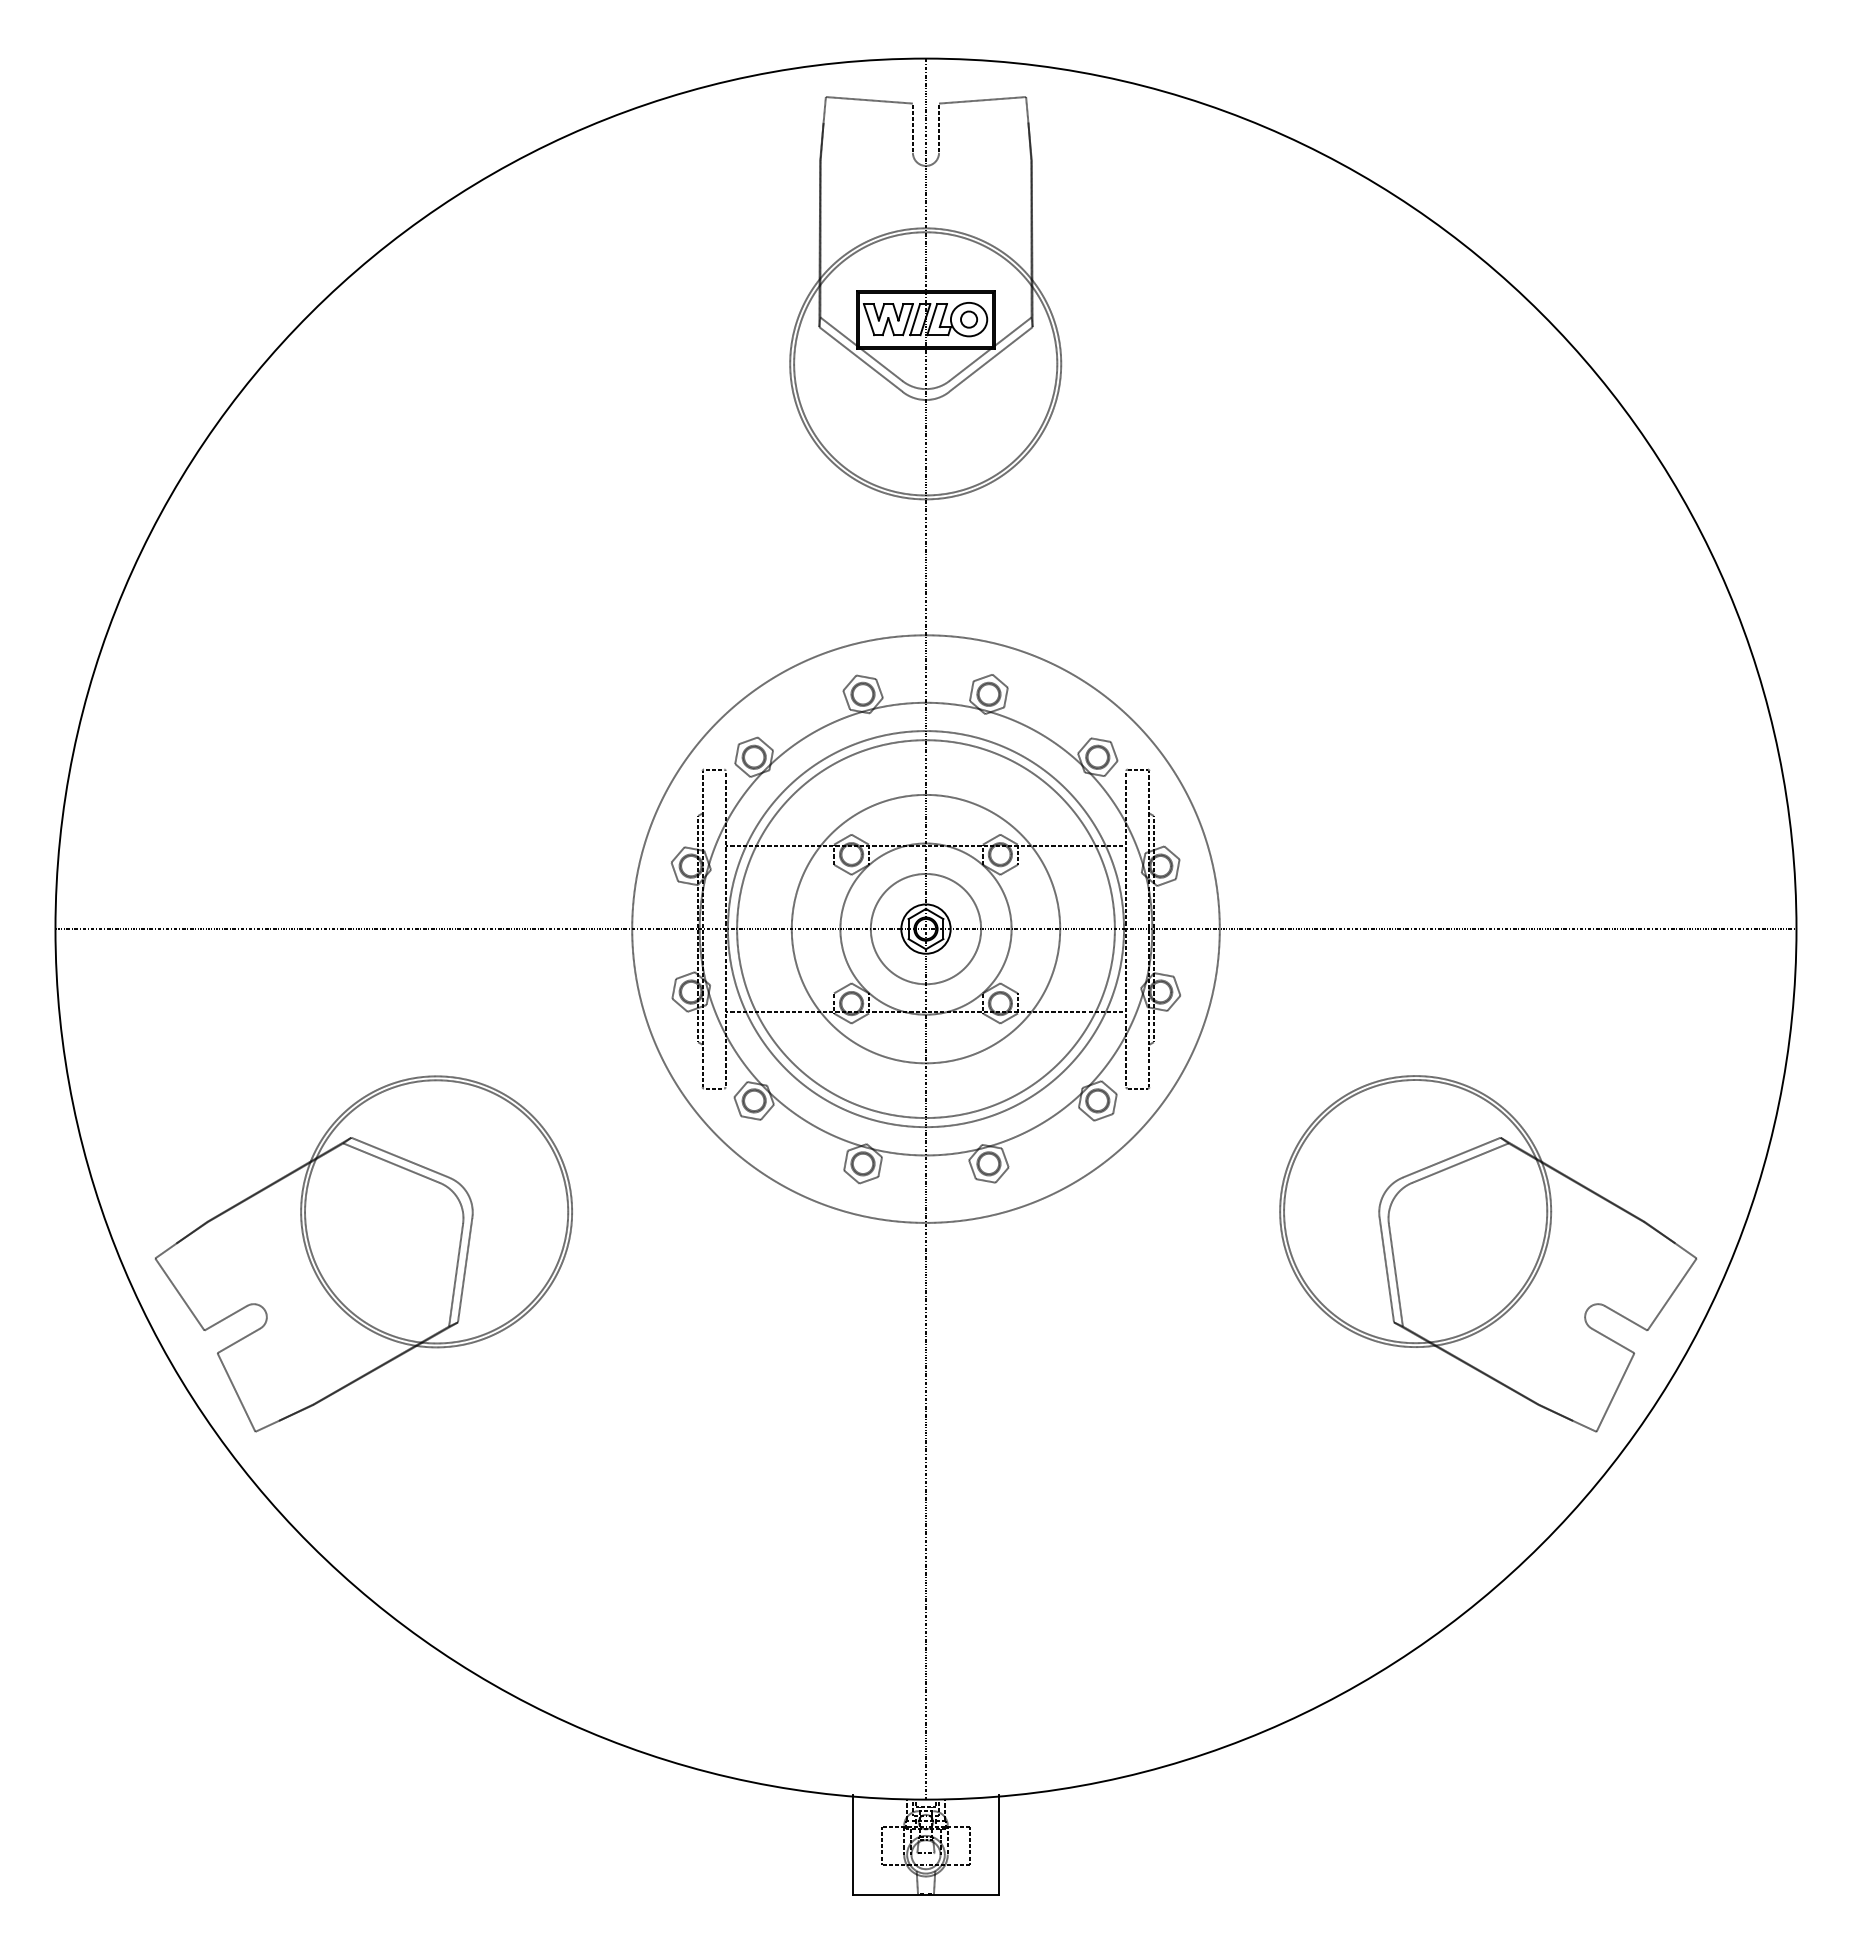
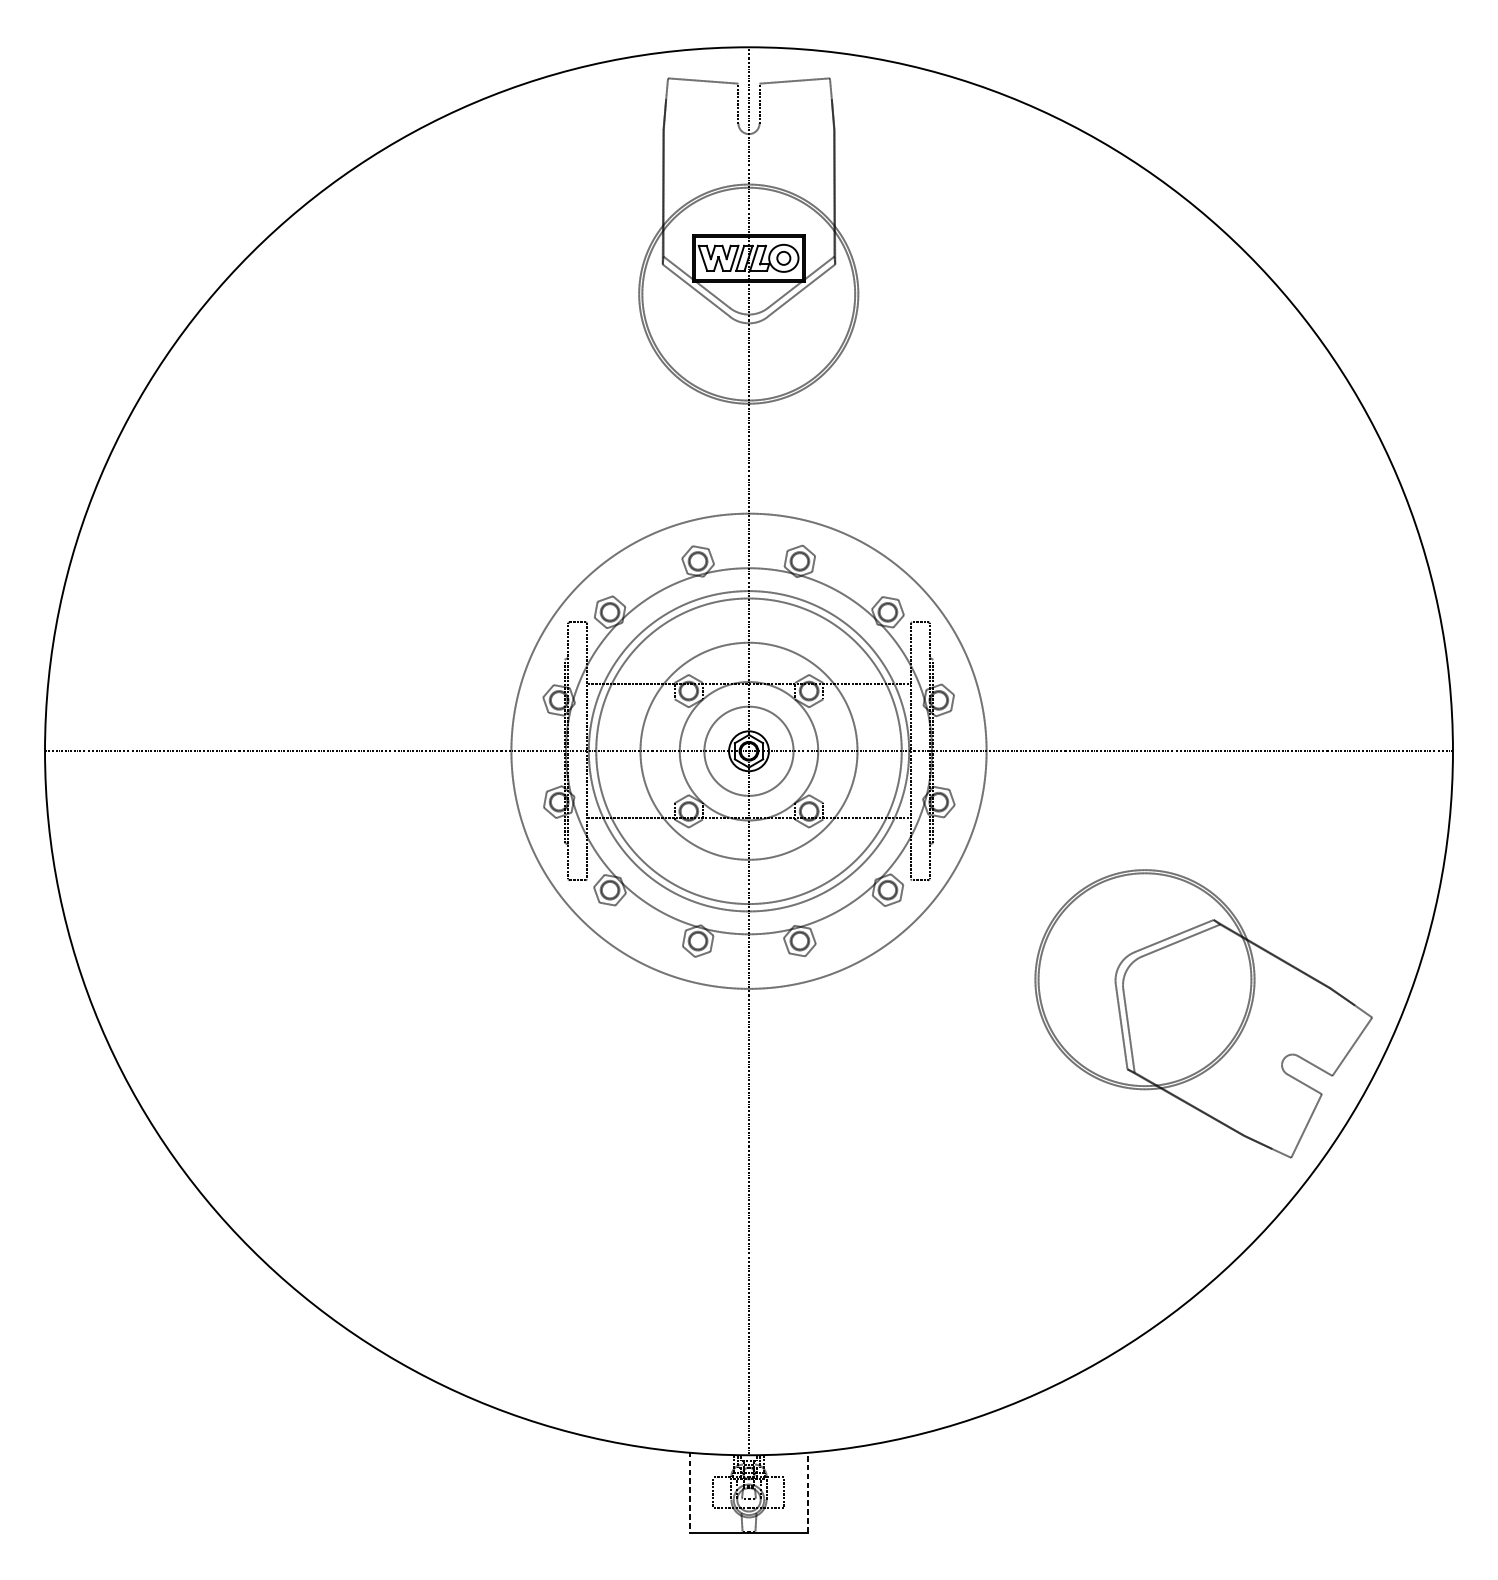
part: (363, 1253) -> (294, 1013), removed
line: (998, 1844) -> (807, 1491), solid -> dashed
line: (853, 1845) -> (690, 1492), solid -> dashed

